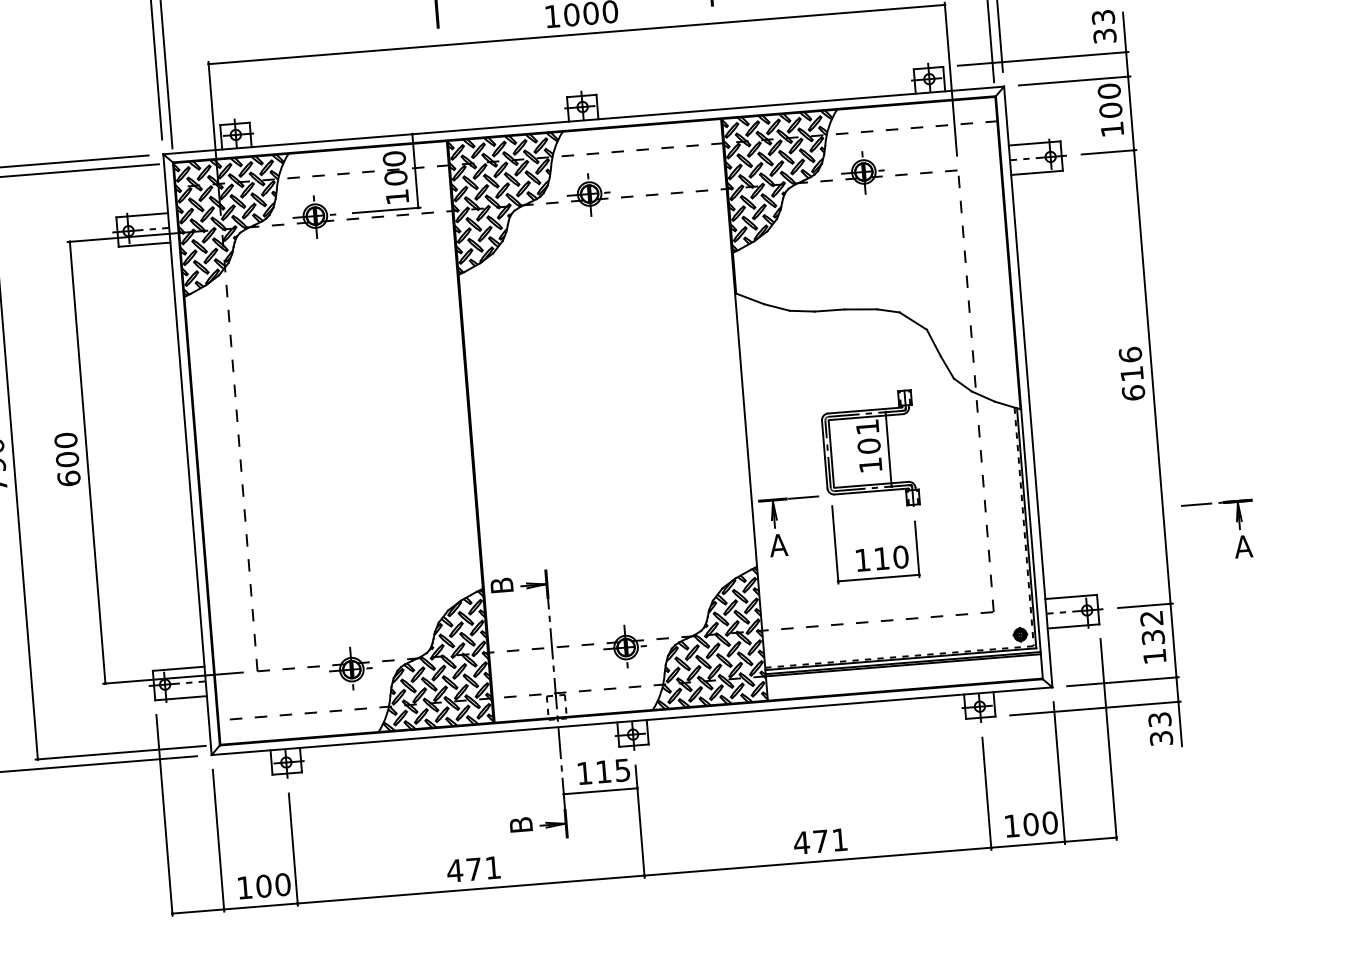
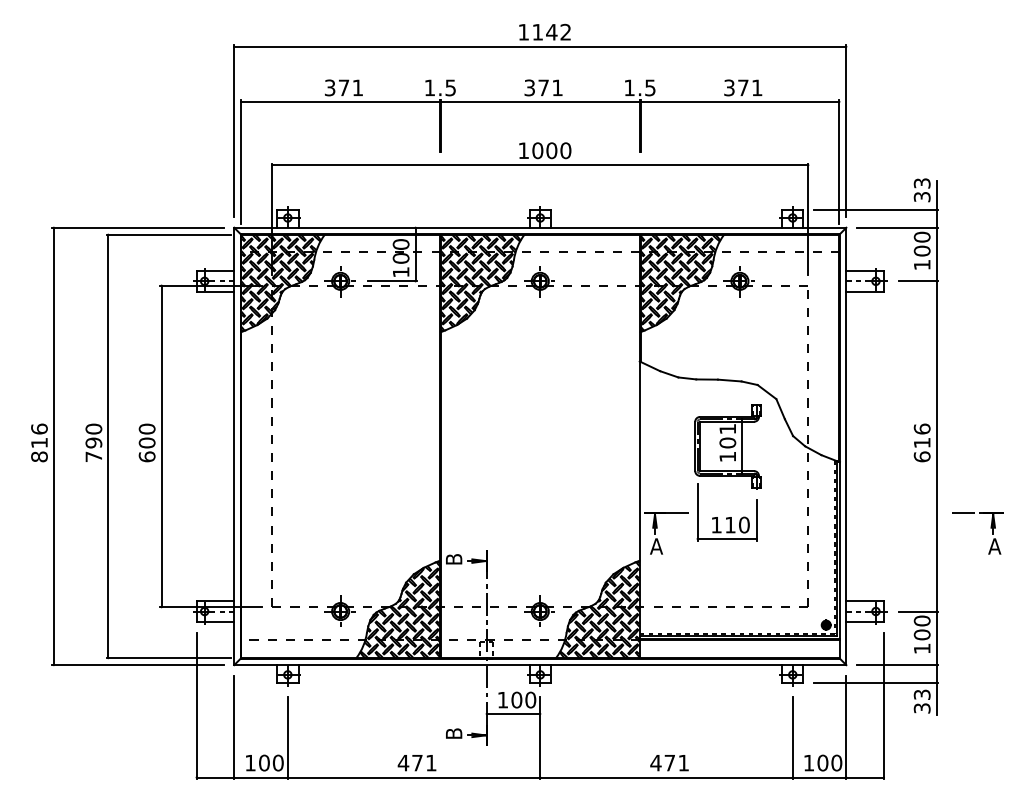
part: (871, 486) -> (727, 472), moved
part: (1235, 522) -> (990, 528), moved
text: (1151, 627) -> (921, 627), 132 -> 100
text: (612, 770) -> (523, 699), 115 -> 100

